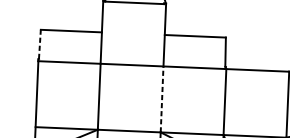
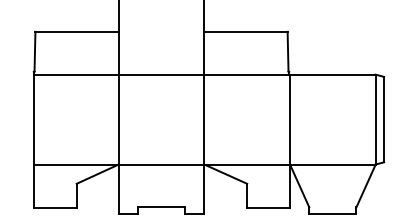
line: (39, 44) -> (34, 51), dashed -> solid
line: (162, 99) -> (204, 119), dashed -> solid

